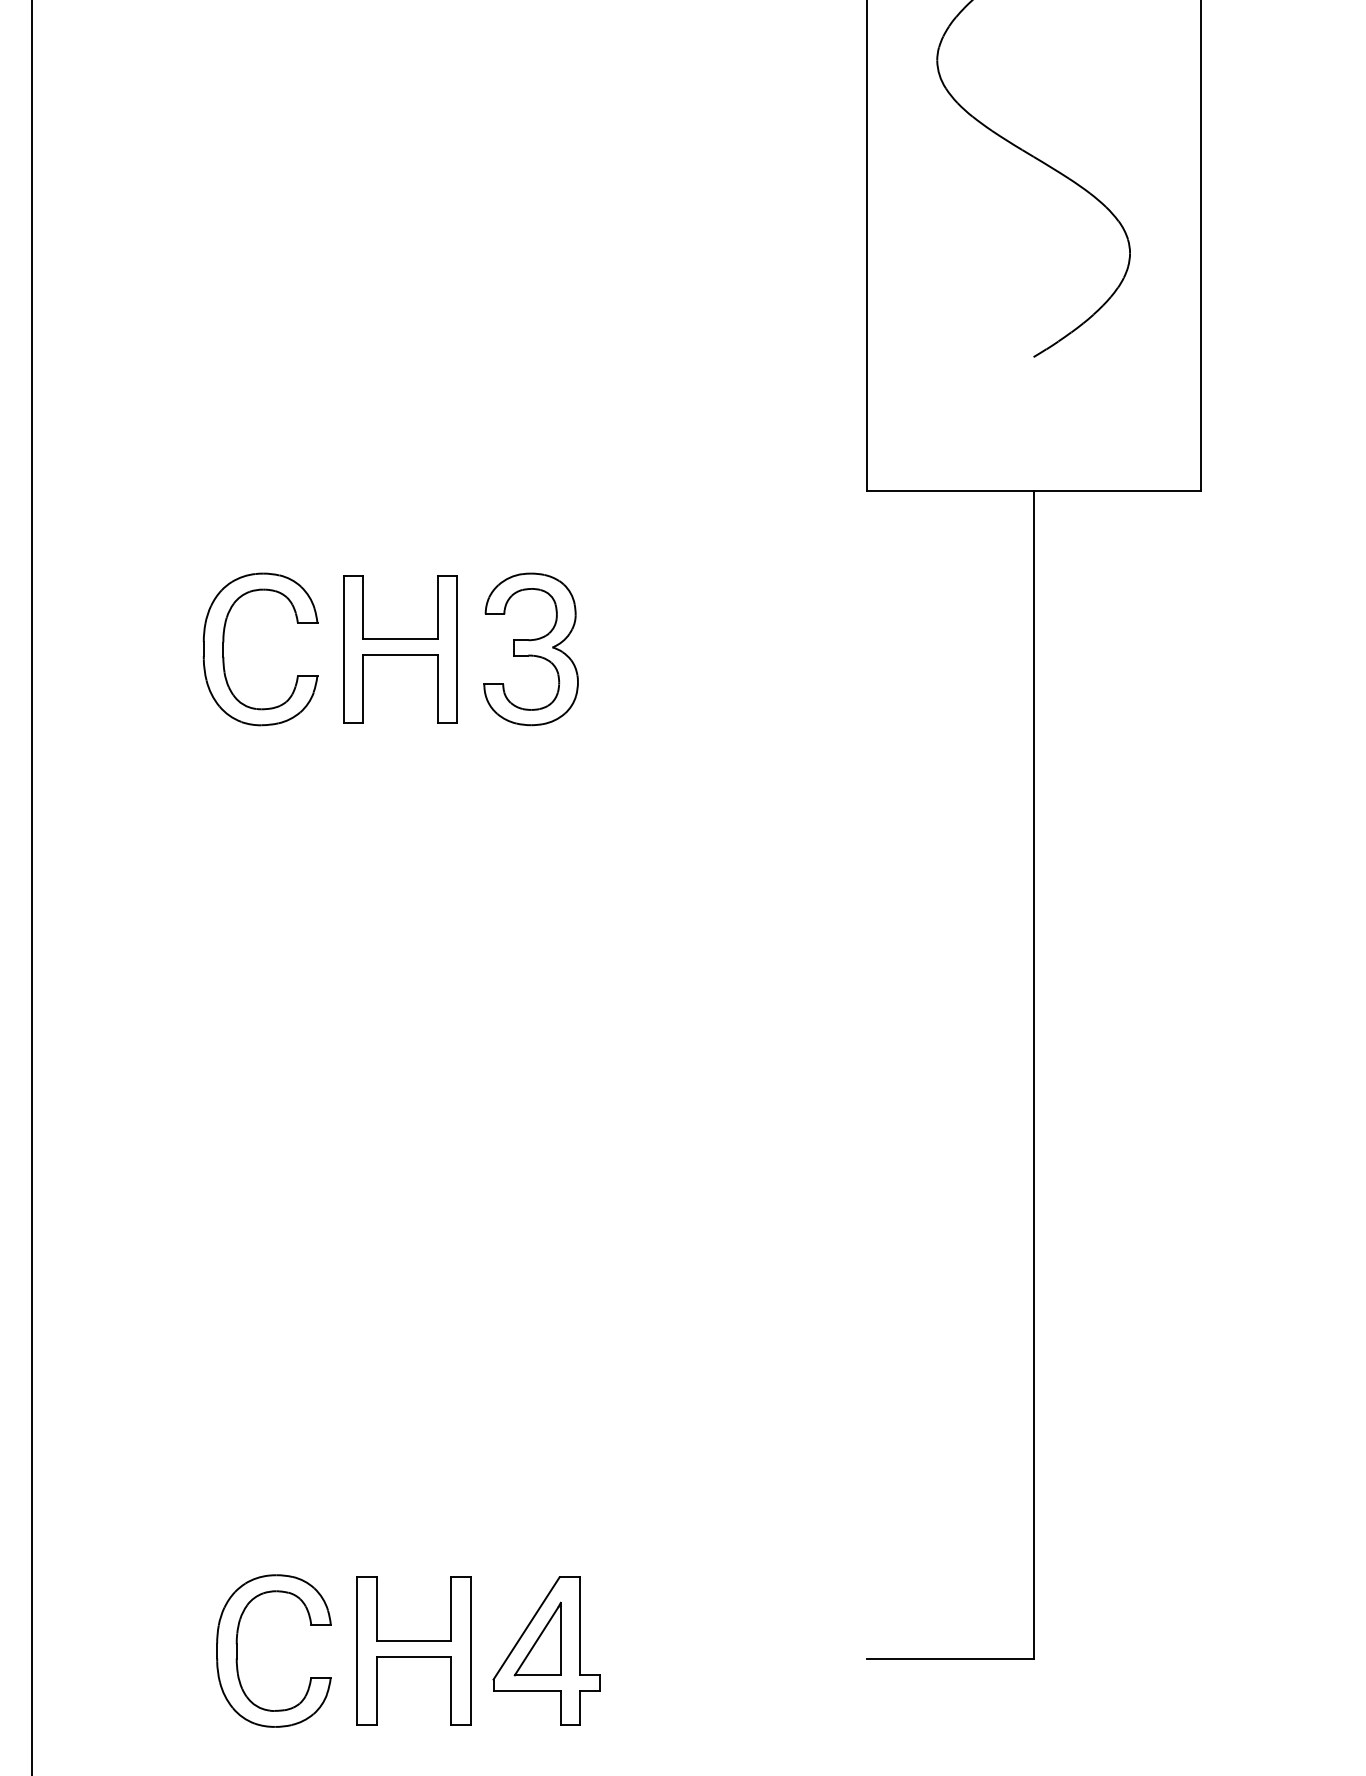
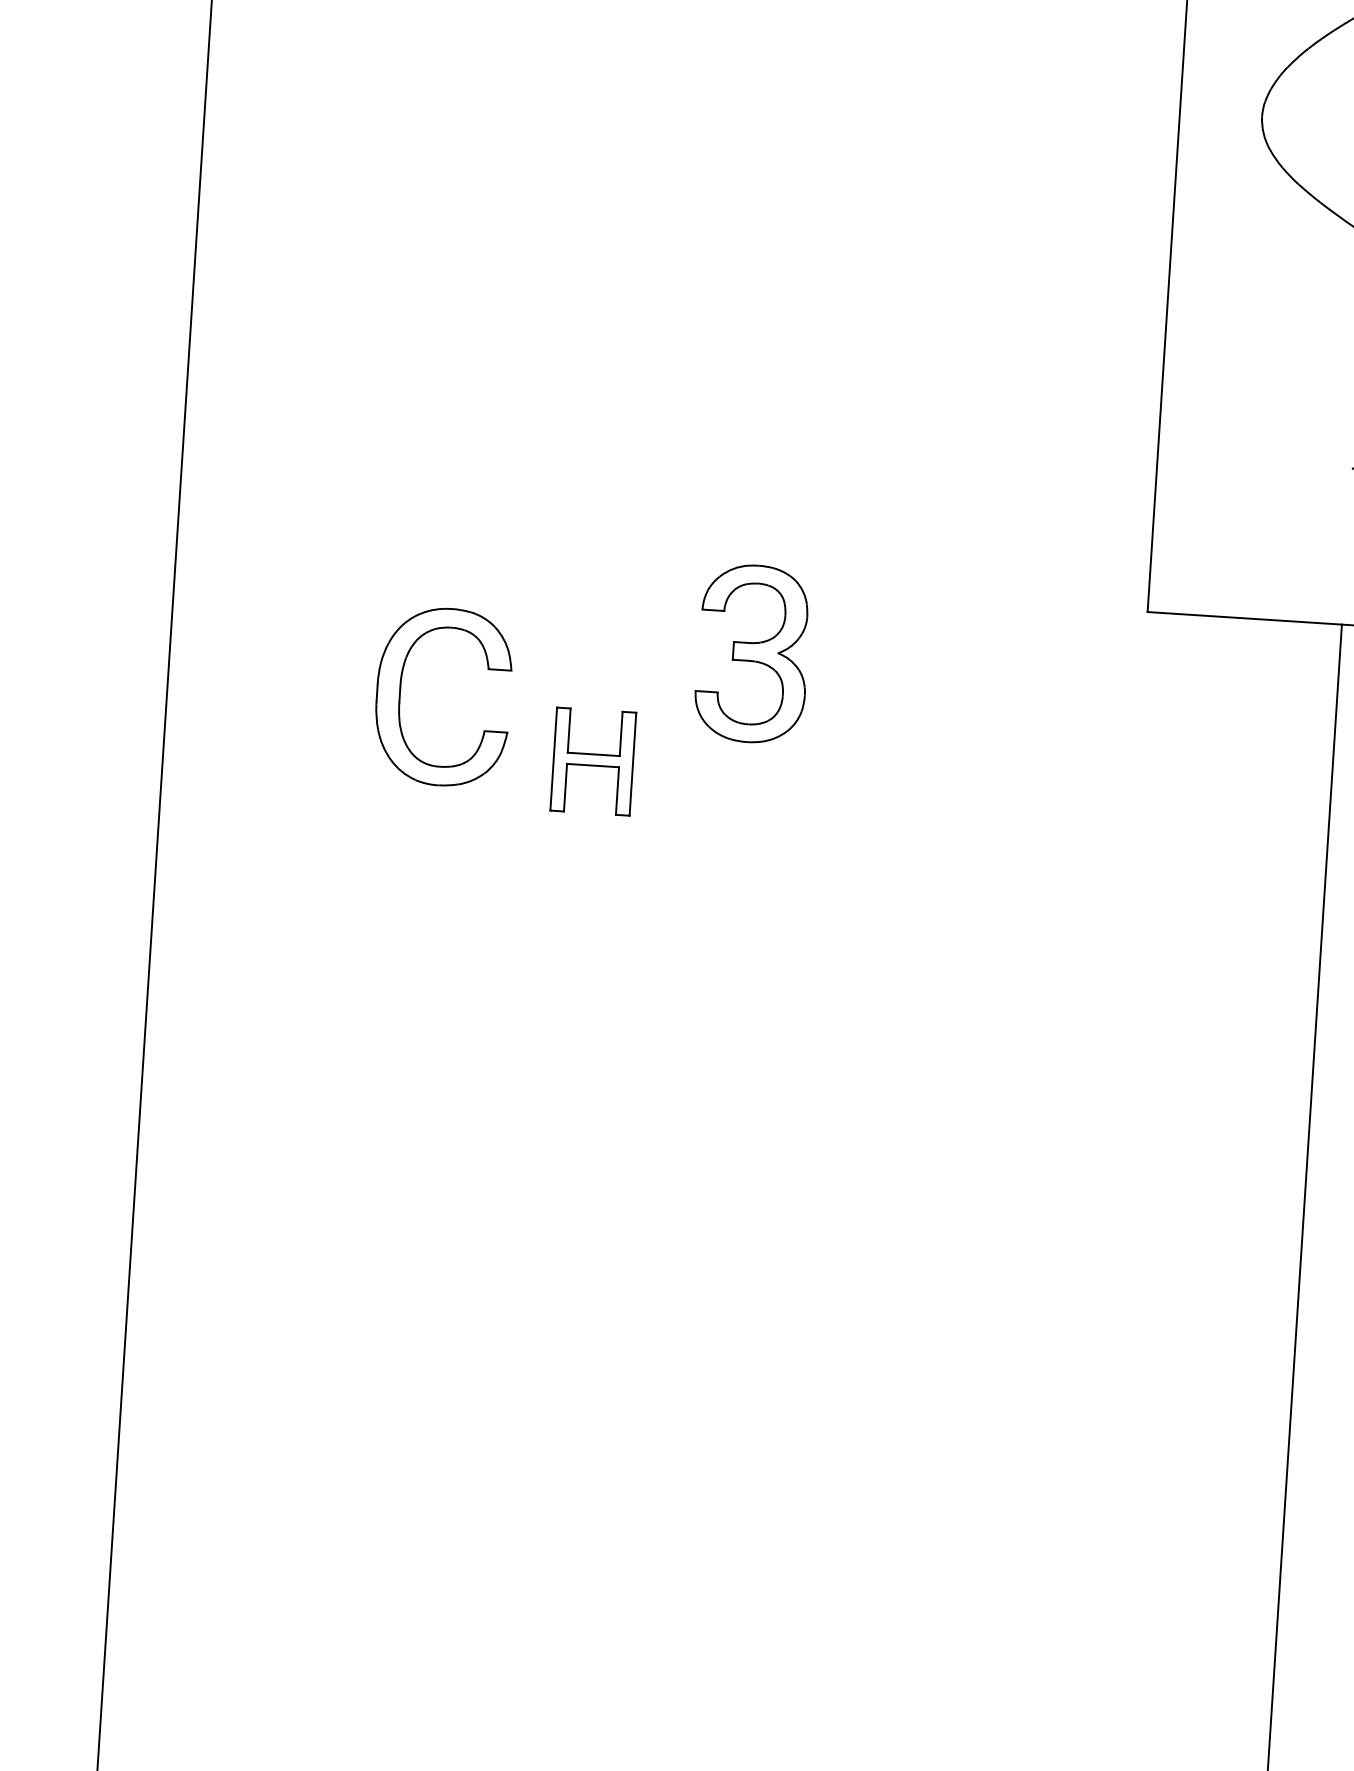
part: (224, 642) -> (401, 686), moved
part: (400, 649) -> (593, 761), size x0.6
part: (530, 649) -> (752, 653), moved

